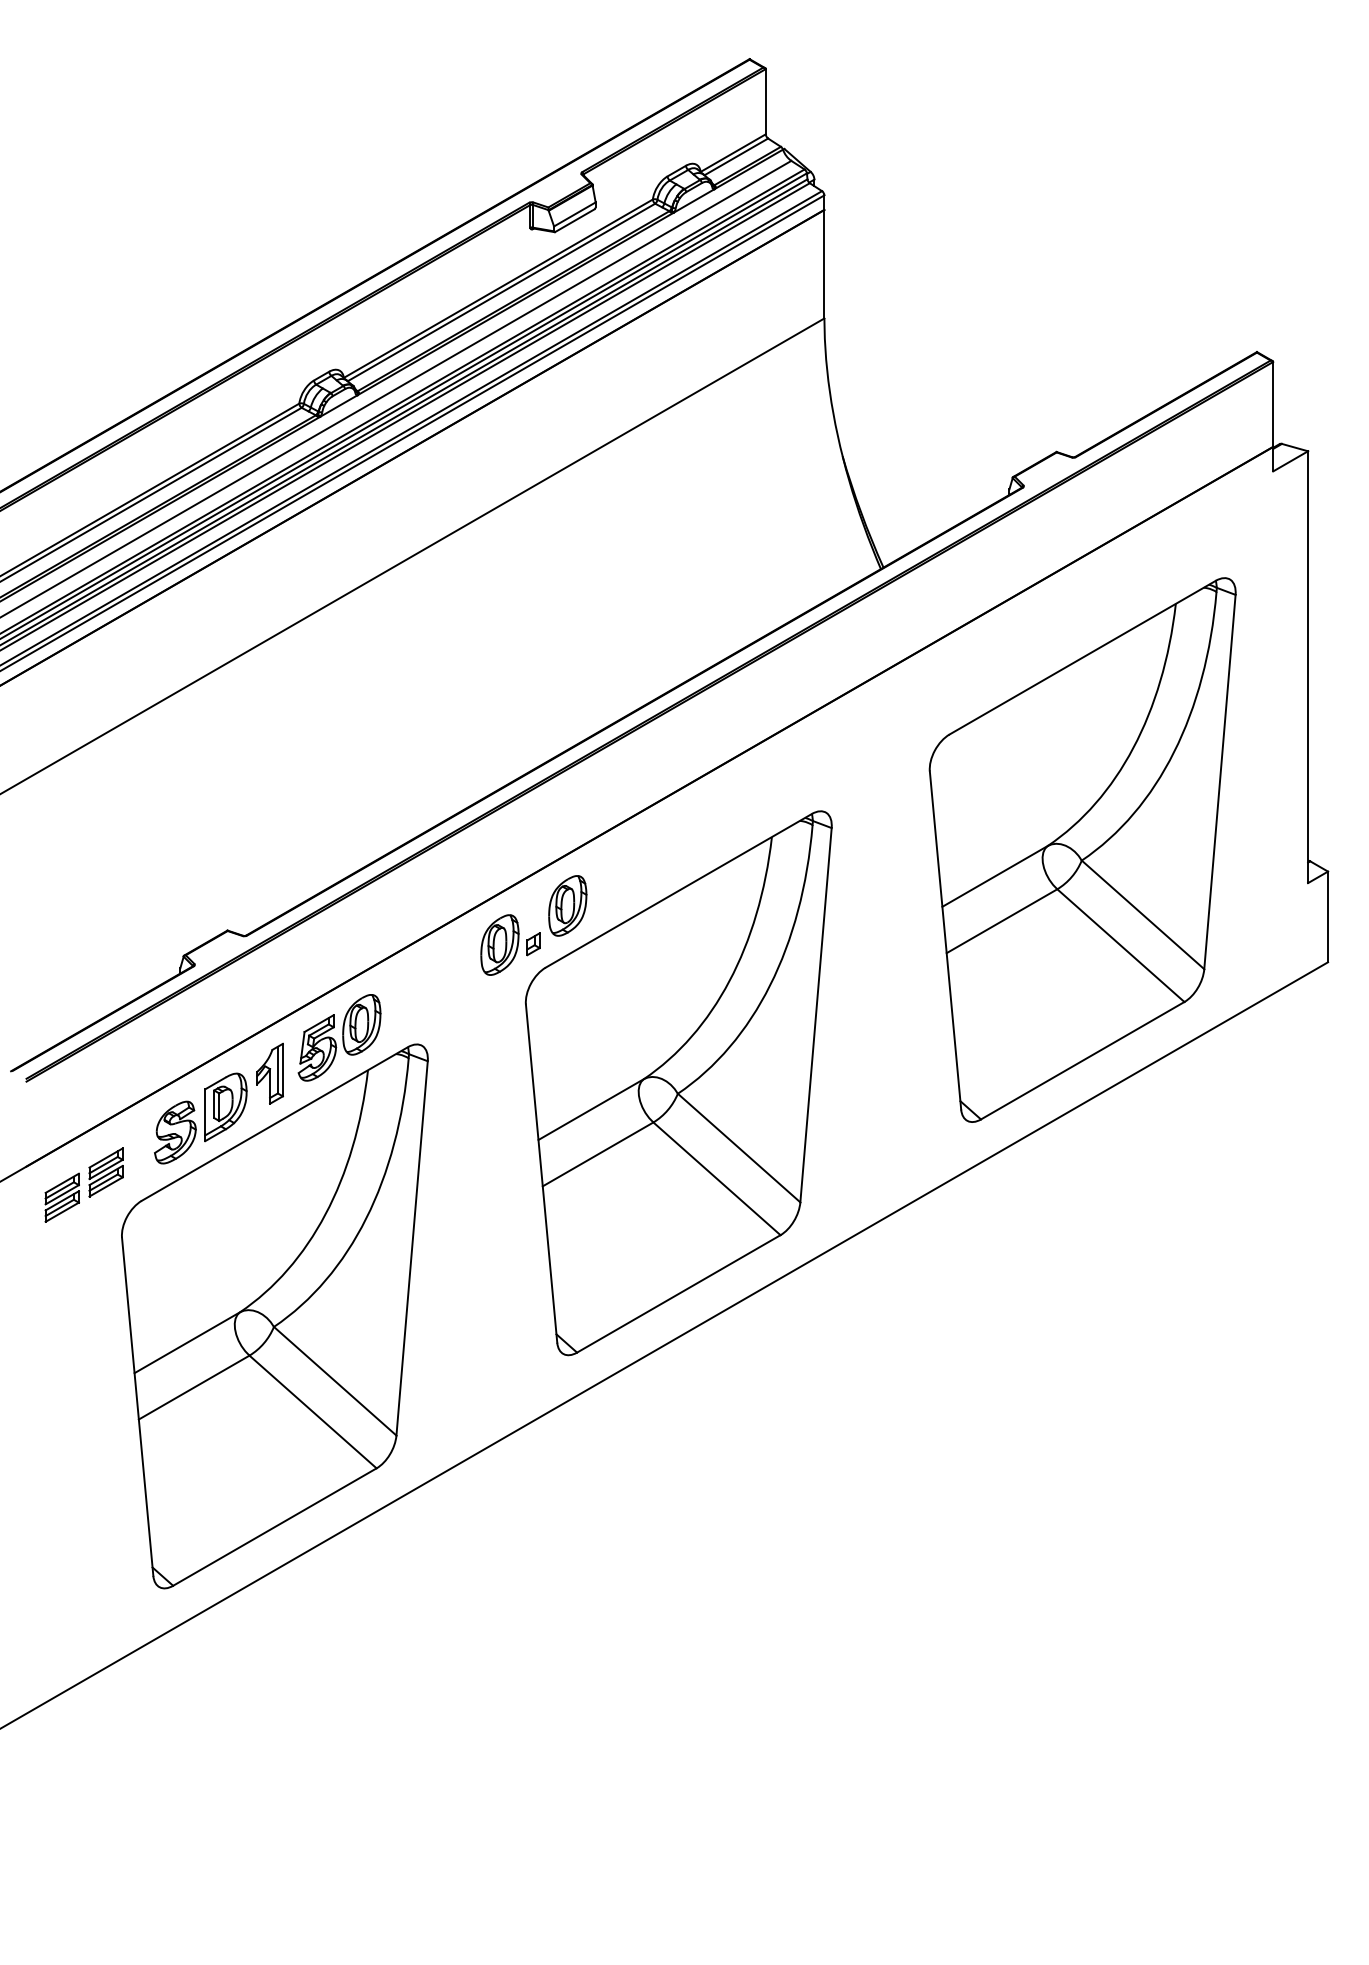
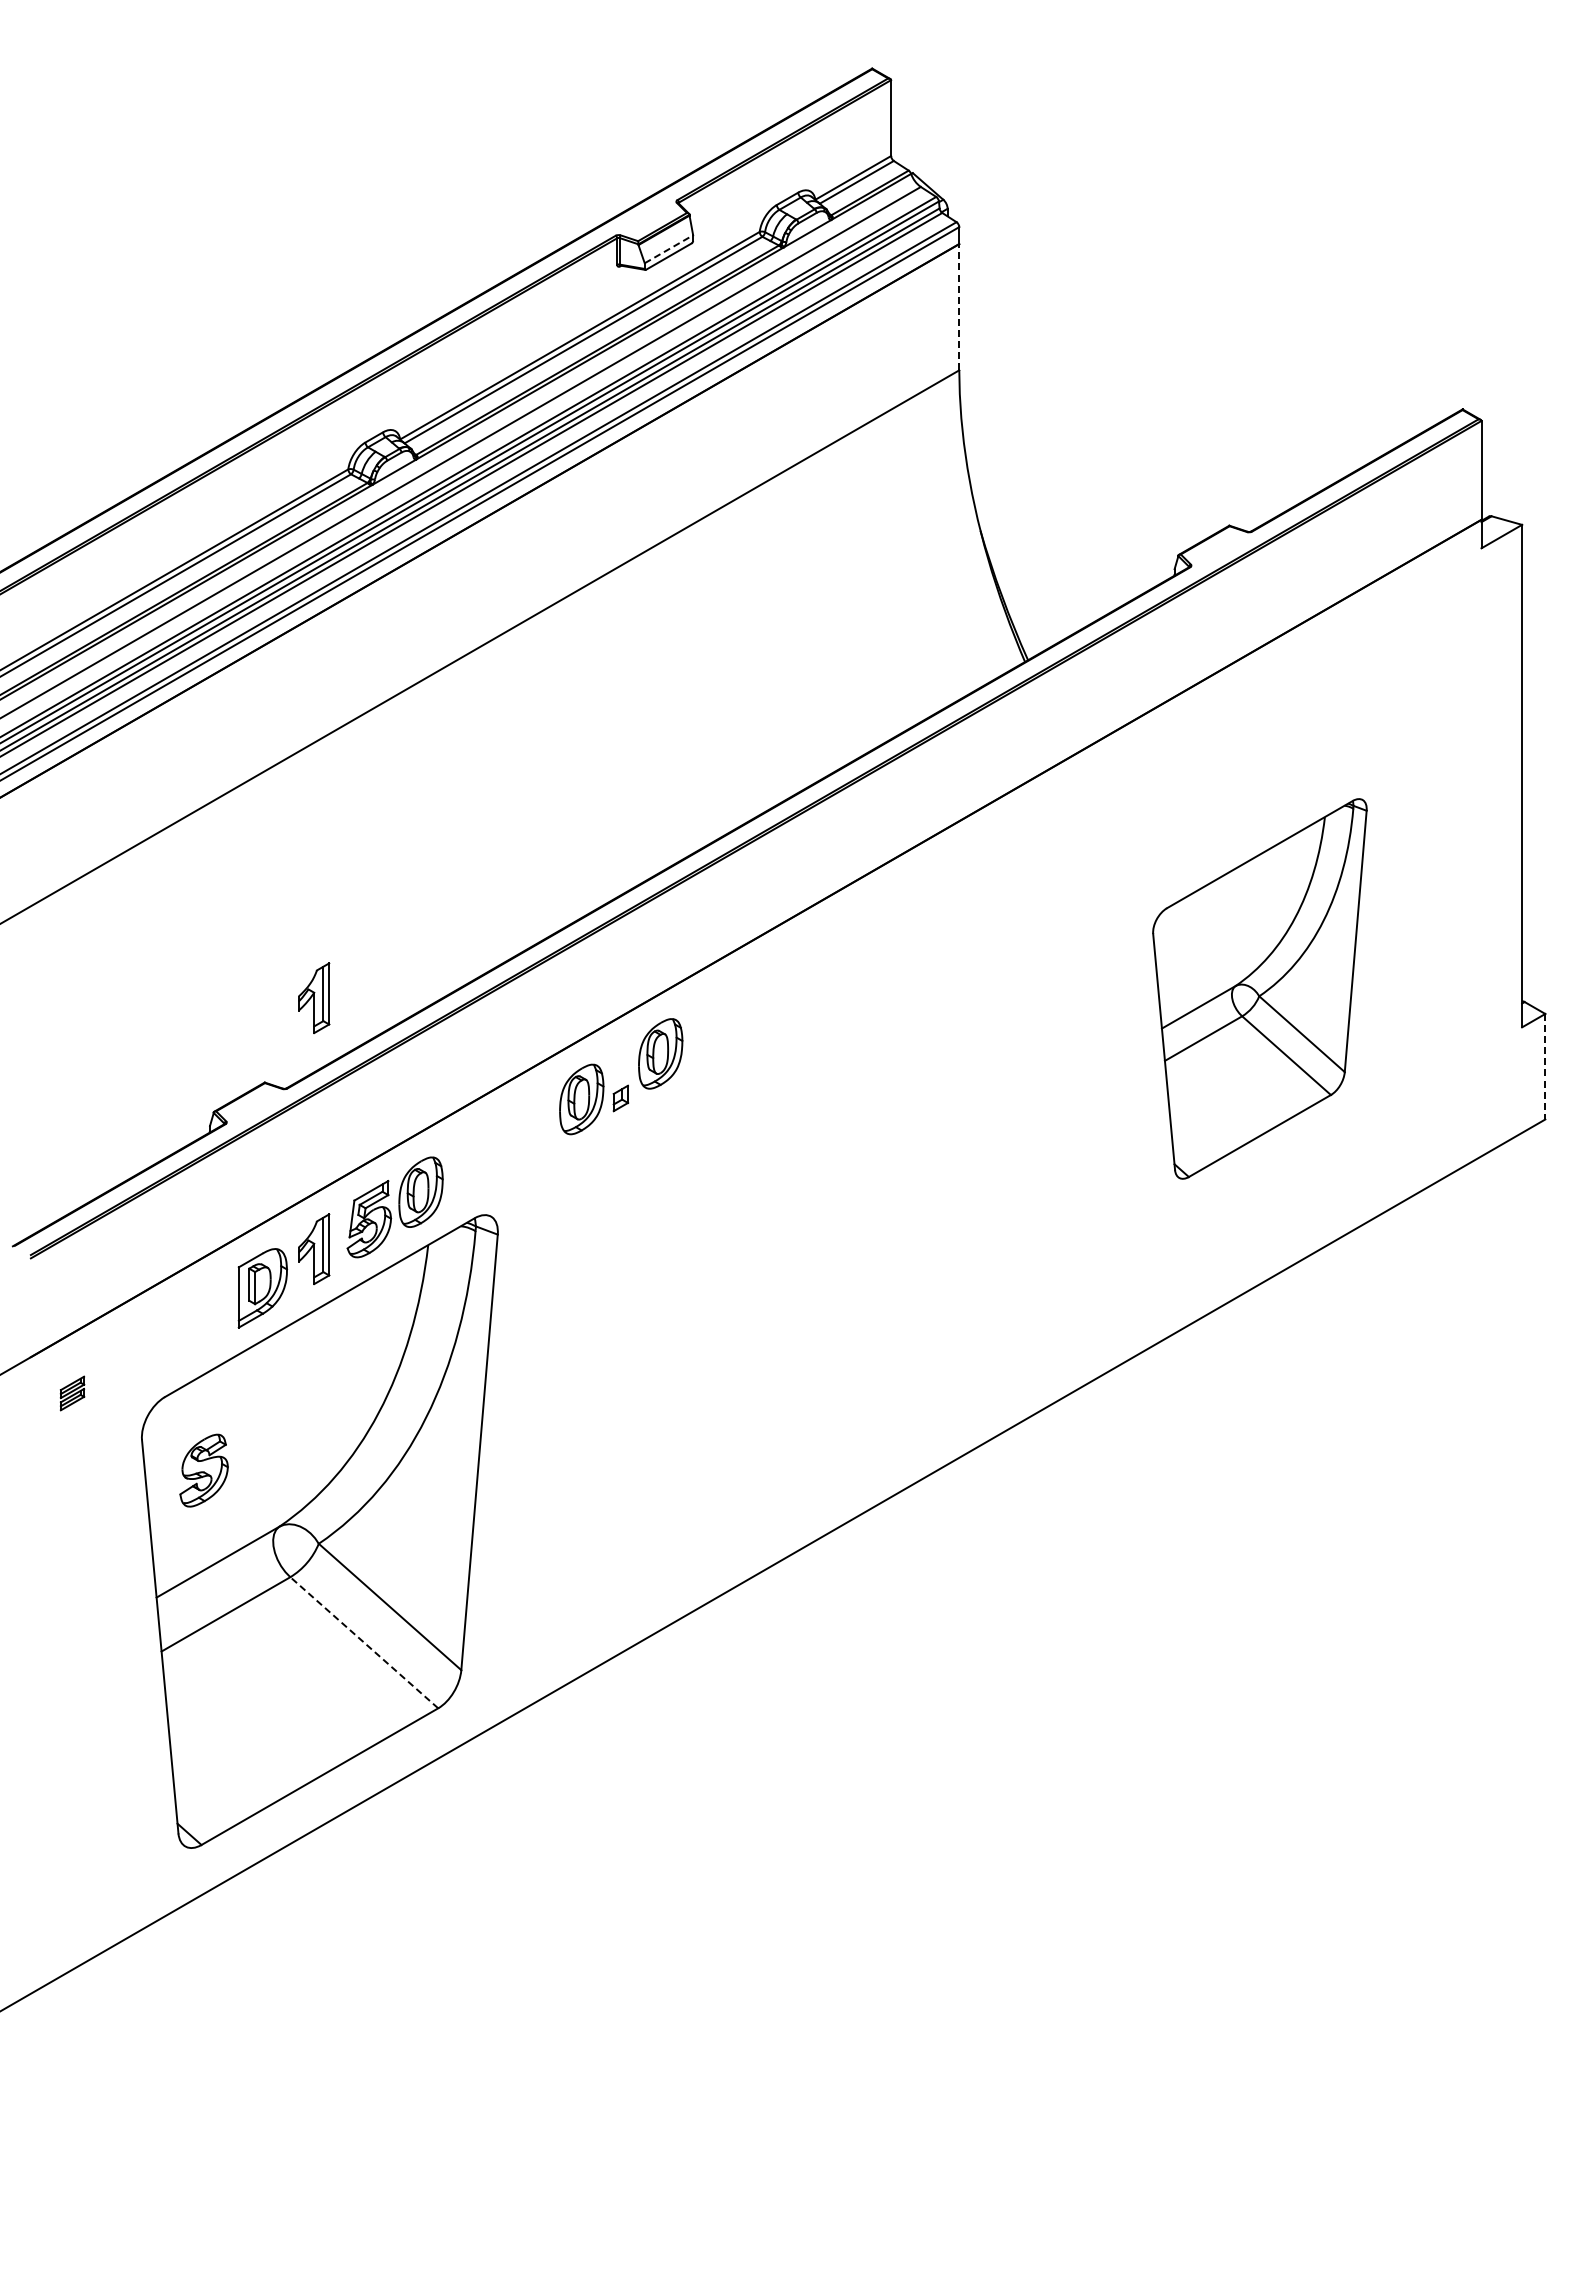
line: (574, 214) -> (668, 249), solid -> dashed
line: (824, 263) -> (959, 306), solid -> dashed
part: (1082, 849) -> (1259, 988), size x0.6
part: (270, 857) -> (314, 997), added
line: (1328, 916) -> (1545, 1066), solid -> dashed
part: (678, 1082) -> (789, 1259), removed
part: (174, 1132) -> (203, 1470), moved
part: (106, 1171) -> (123, 1363), removed
part: (62, 1197) -> (72, 1393), size x0.6
line: (313, 1411) -> (364, 1642), solid -> dashed

